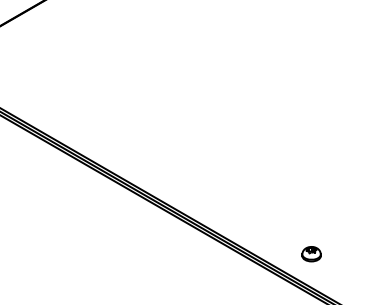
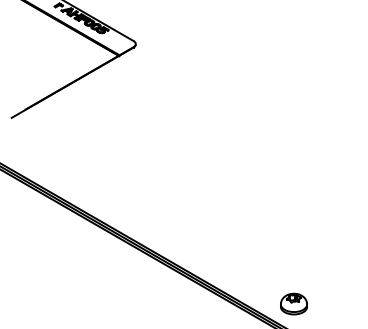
part: (311, 253) -> (293, 303), size x1.67

